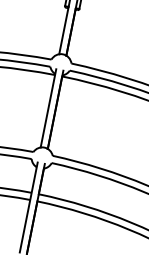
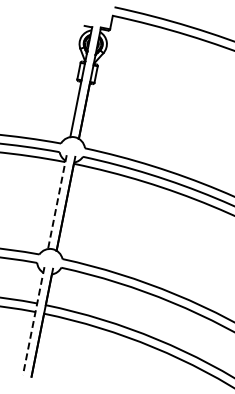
line: (48, 108) -> (57, 202), solid -> dashed
line: (28, 207) -> (33, 321), solid -> dashed

